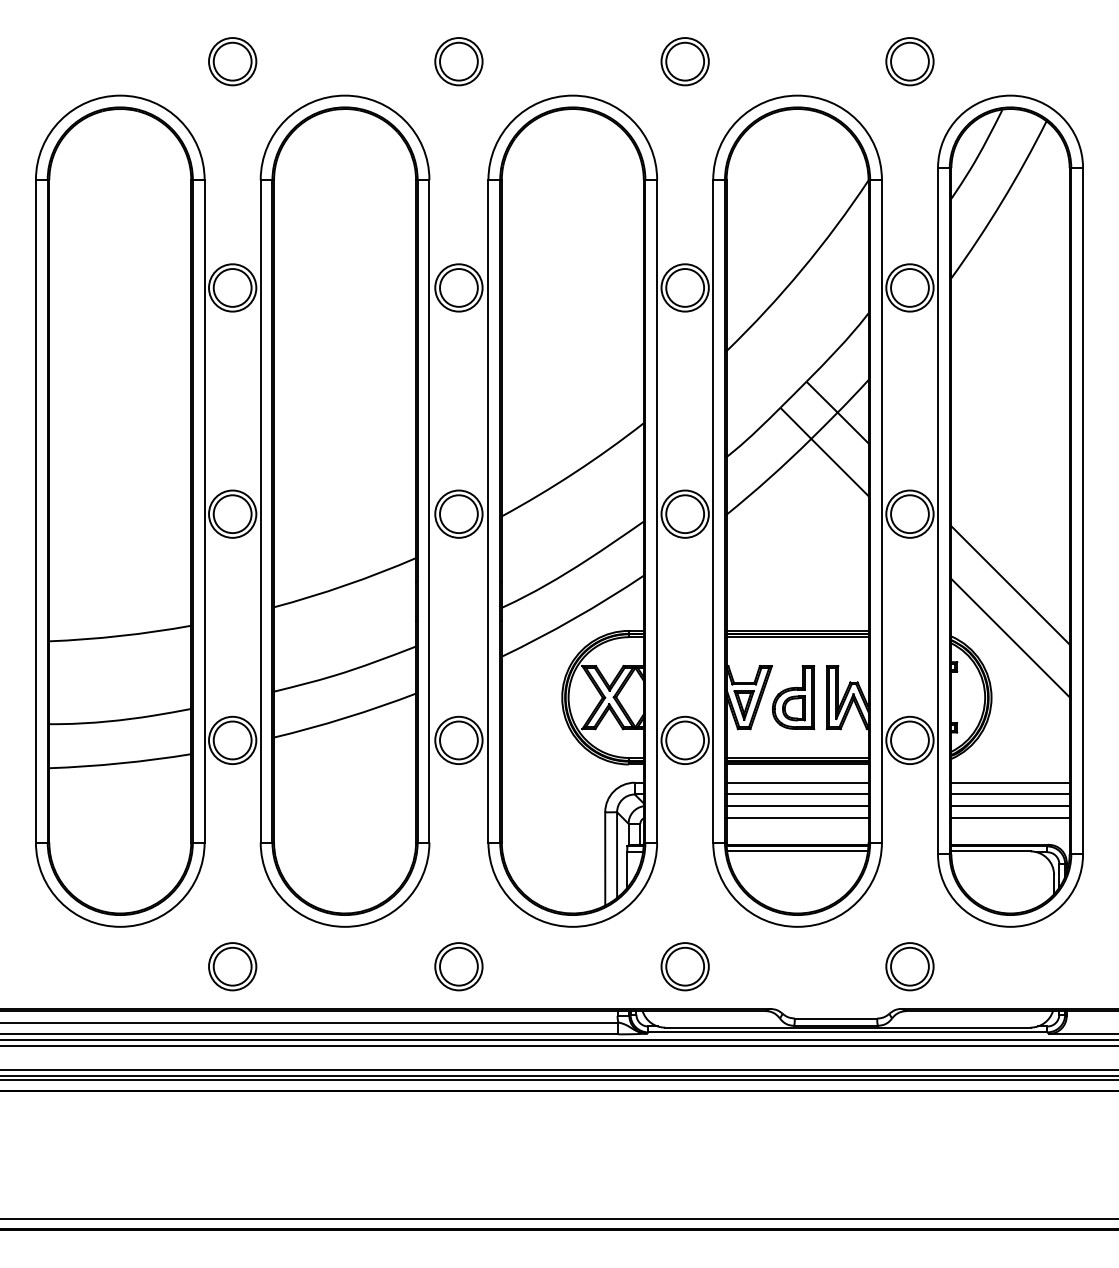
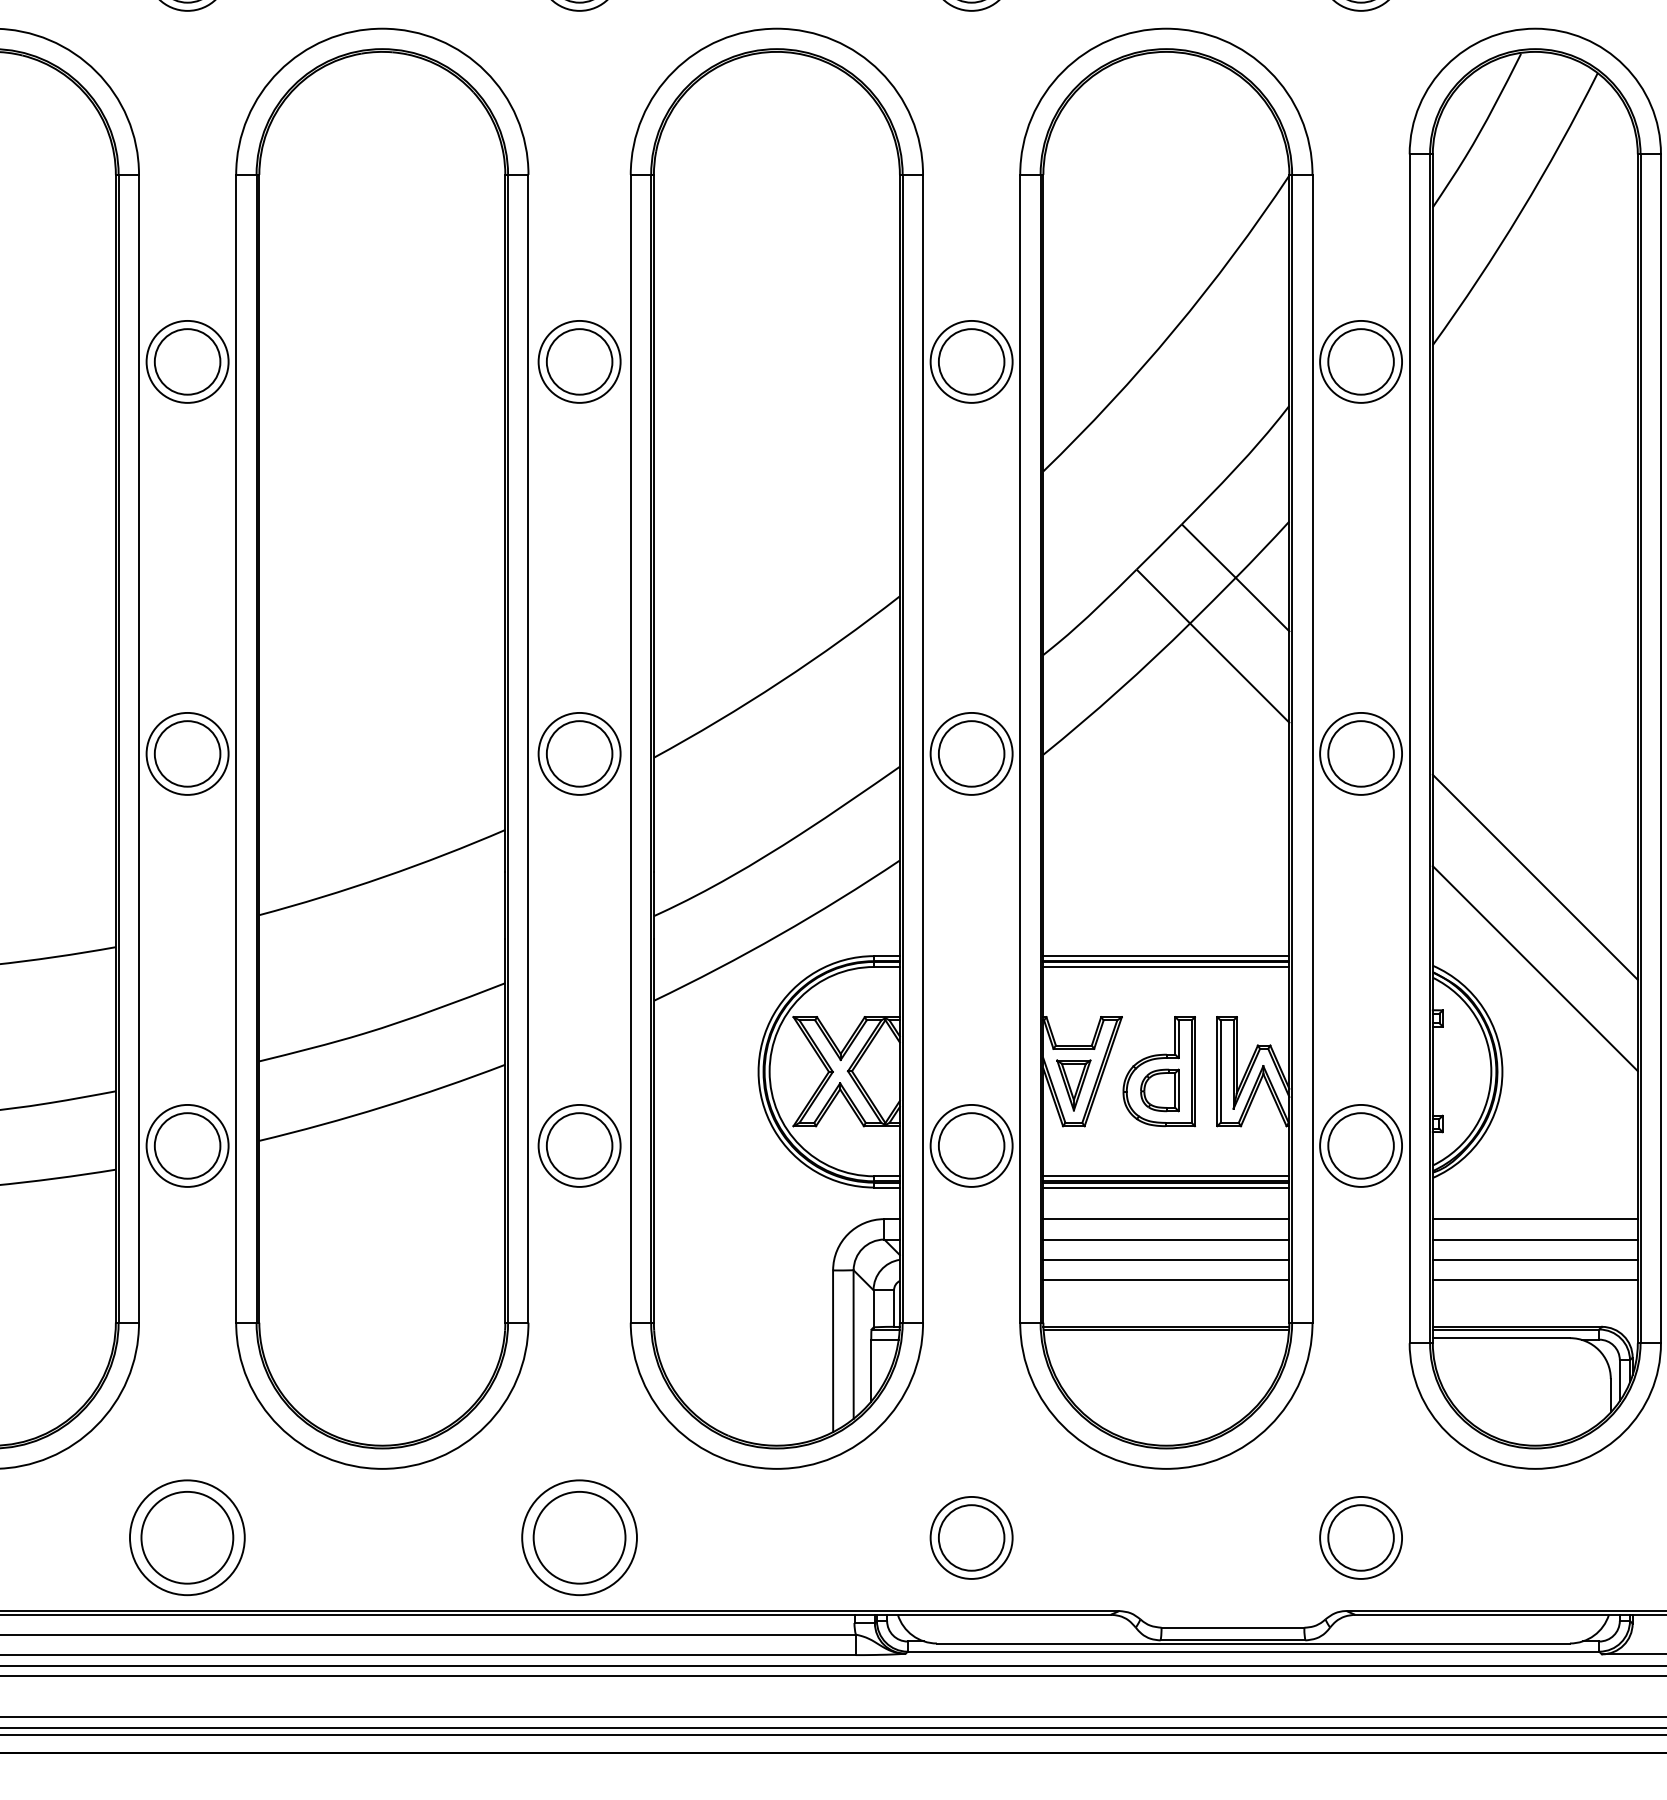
line: (797, 851) -> (1166, 1338), removed
part: (232, 966) -> (187, 1537), size x1.4
part: (458, 966) -> (578, 1537), size x1.4

